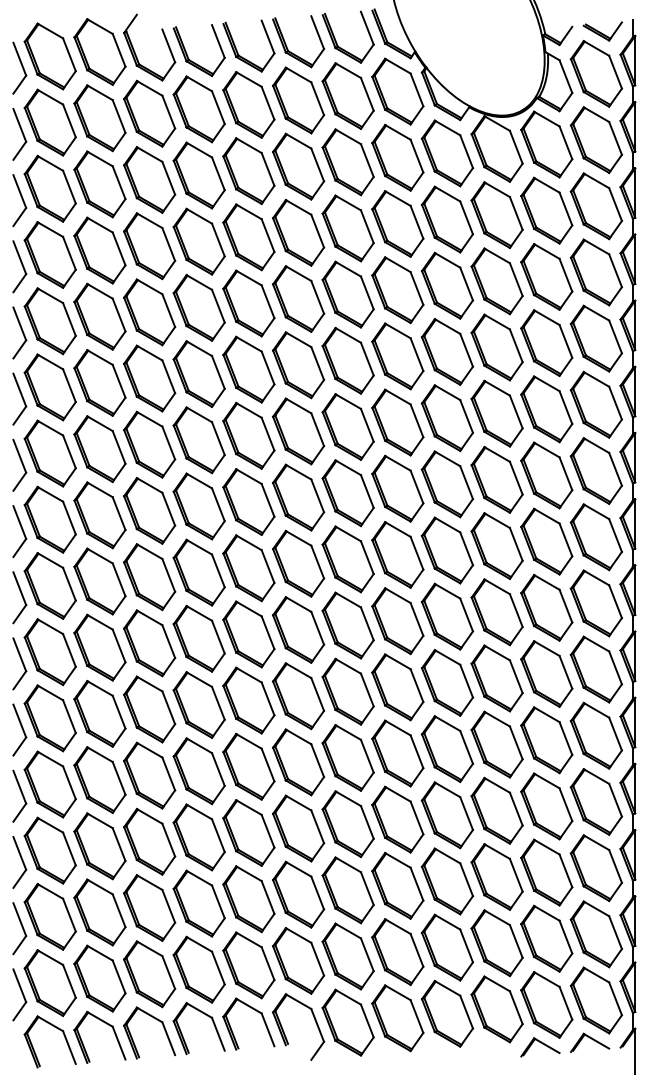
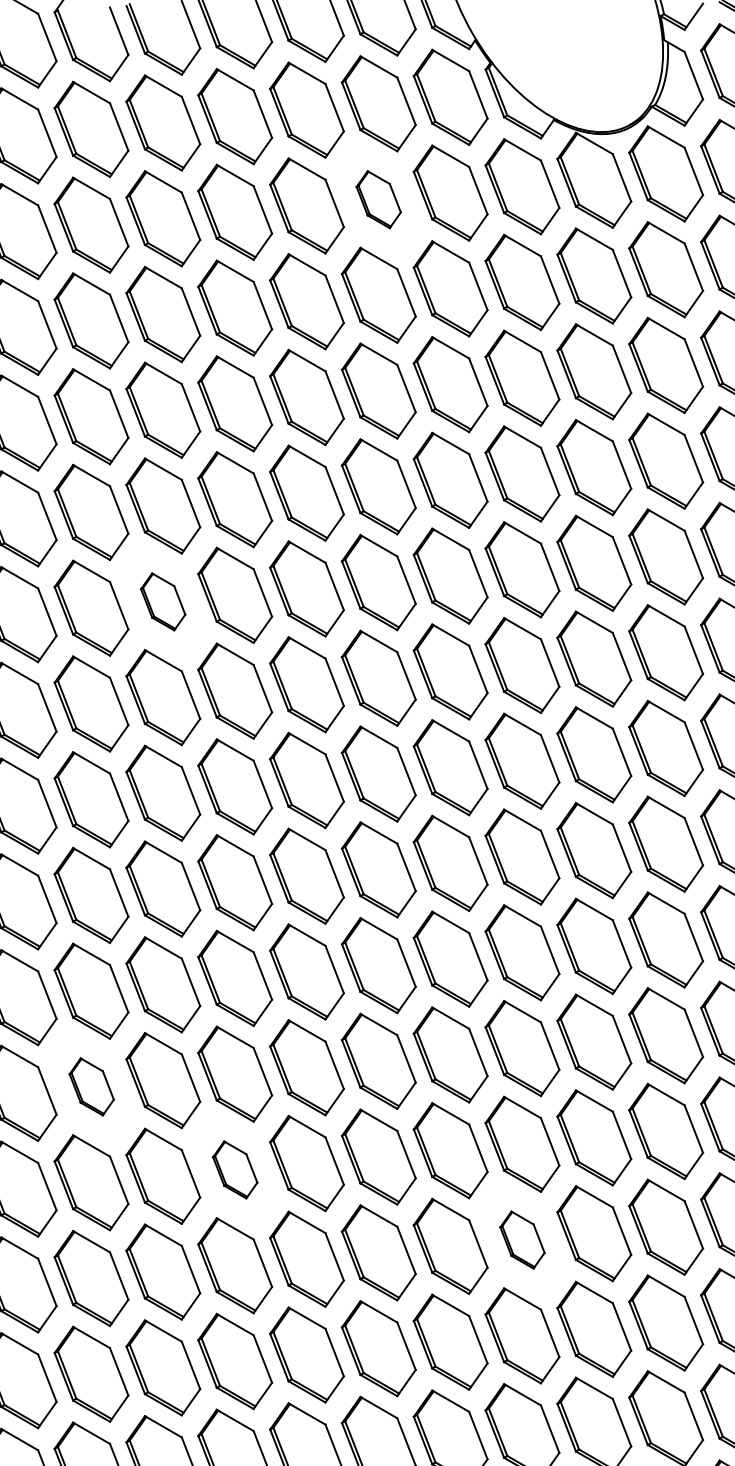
part: (347, 162) -> (377, 199), size x0.6
part: (198, 440) -> (162, 602), size x0.6
part: (149, 775) -> (91, 1086), size x0.6
part: (248, 832) -> (234, 1169), size x0.6
part: (447, 881) -> (522, 1240), size x0.6

